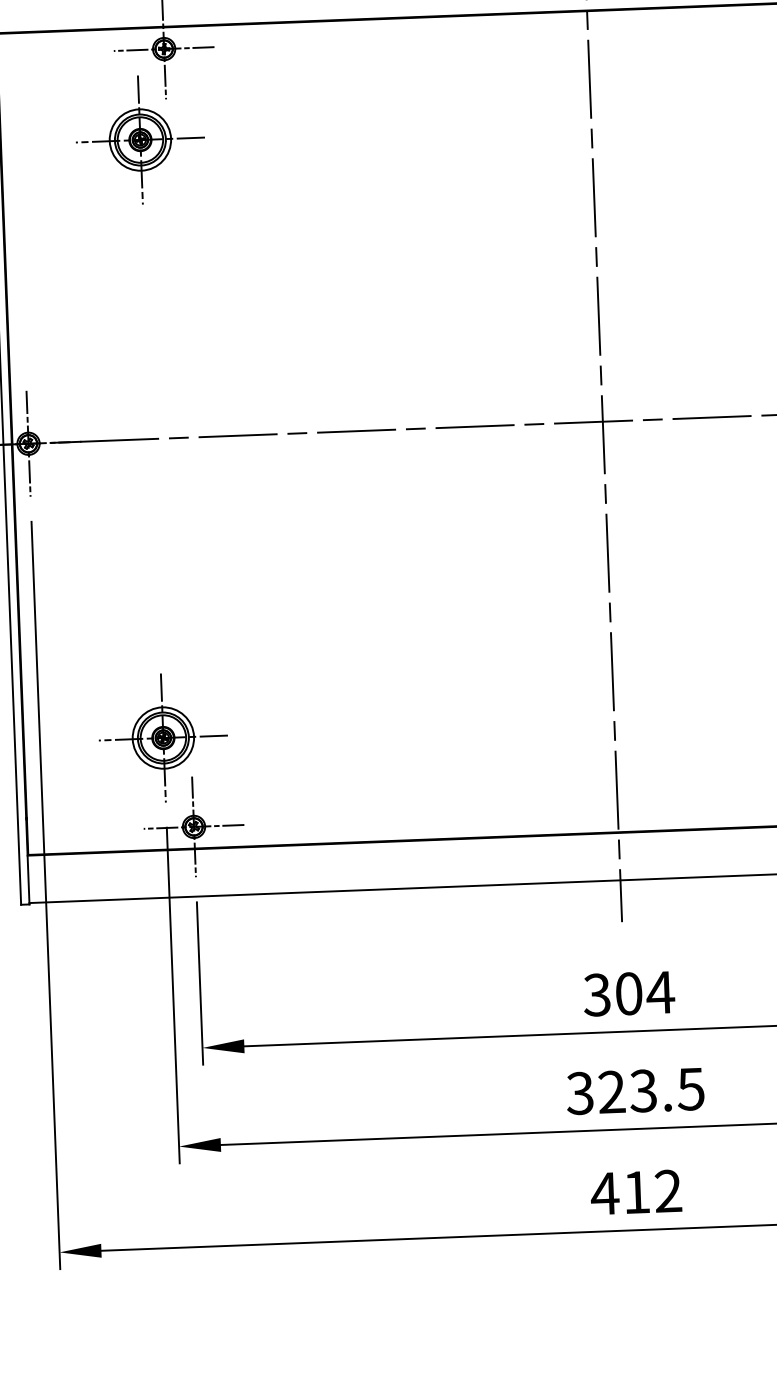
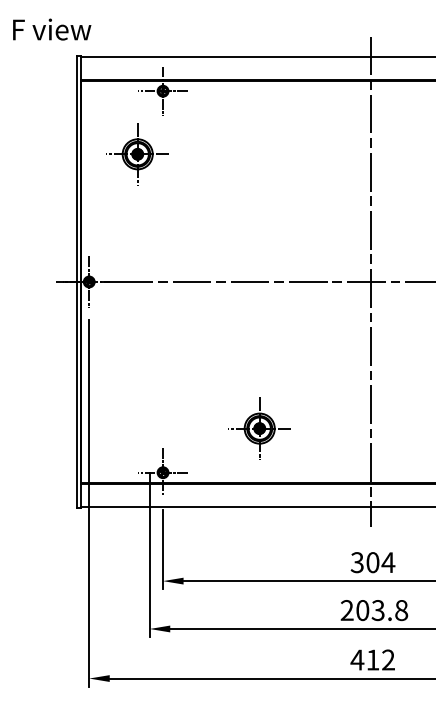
part: (139, 140) -> (137, 154), moved
part: (162, 737) -> (259, 428), moved
text: (635, 1091) -> (374, 610), 323.5 -> 203.8

